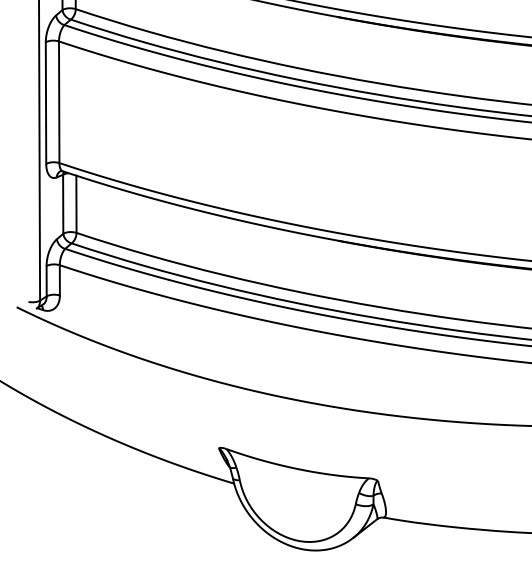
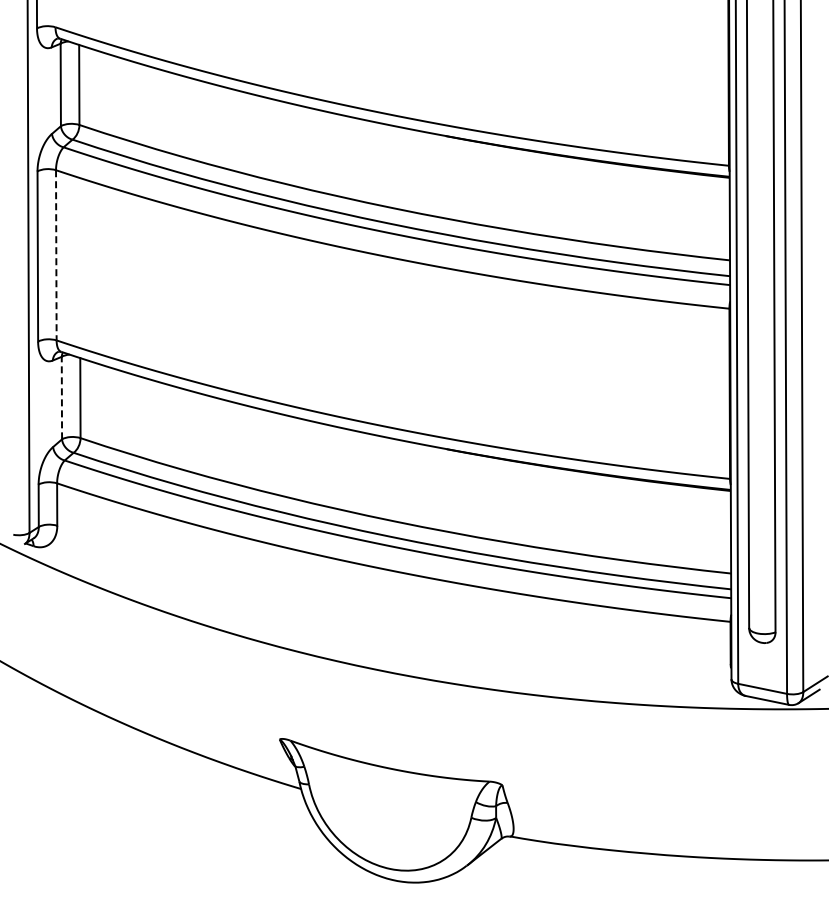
line: (59, 102) -> (56, 255), solid -> dashed
line: (62, 203) -> (61, 397), solid -> dashed

